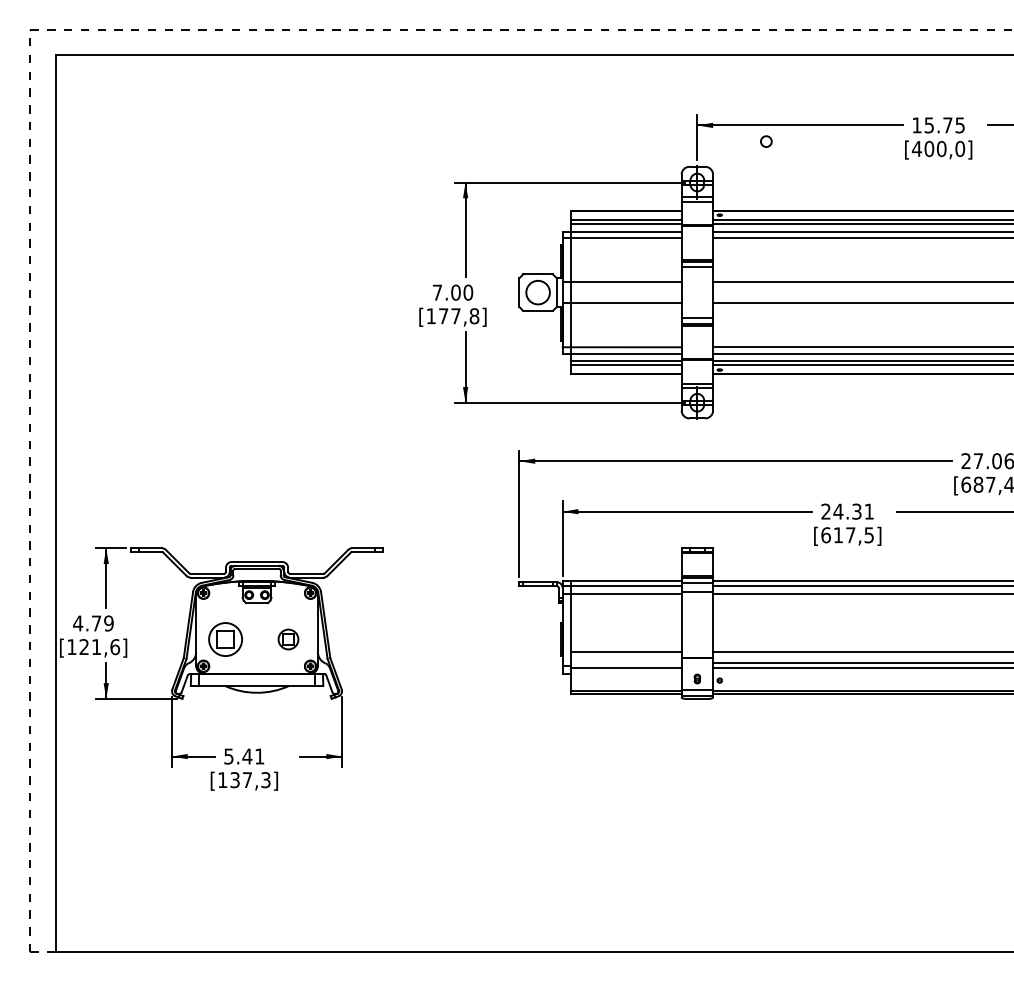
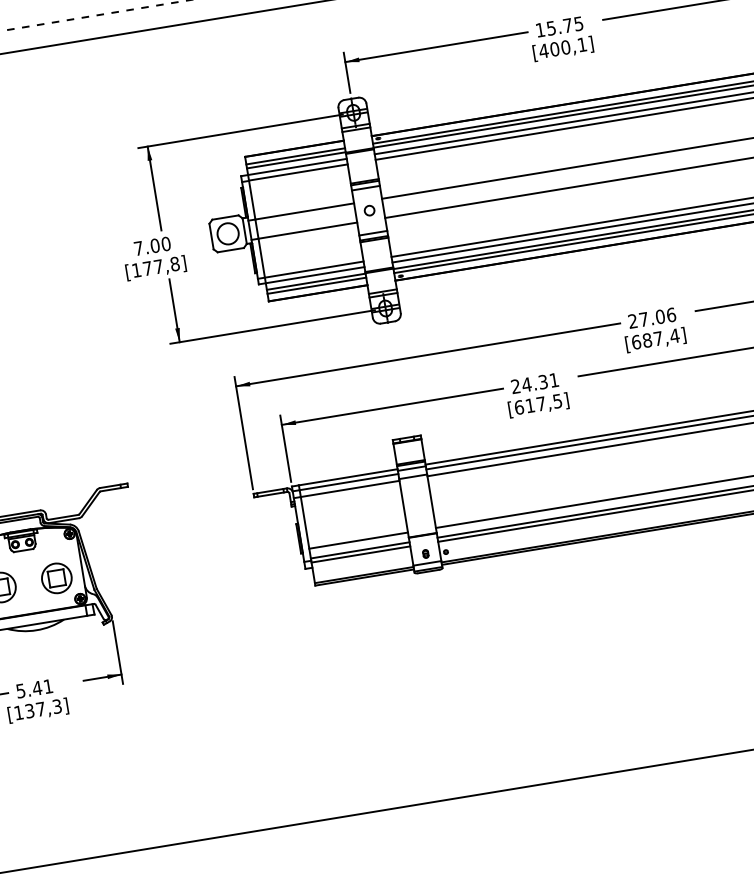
circle: (766, 141) -> (369, 210), moved
text: (960, 148) -> (582, 44), [400,0] -> [400,1]
part: (288, 639) -> (56, 578), size x1.67
line: (625, 663) -> (359, 550), added

